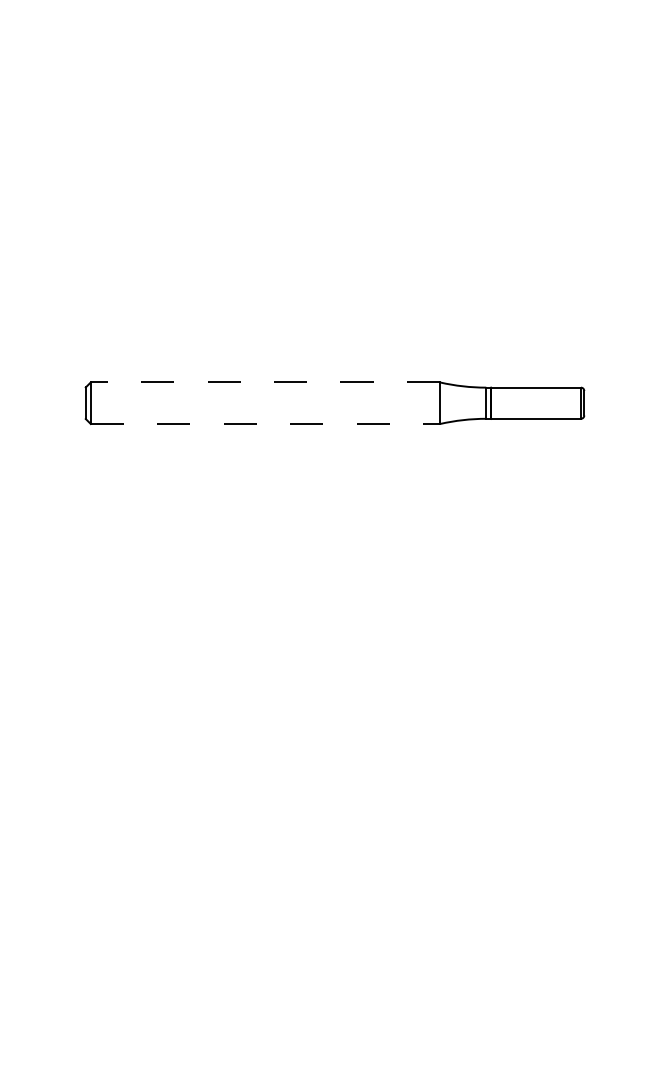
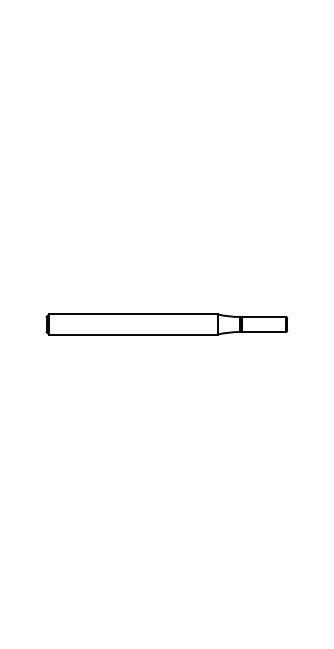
line: (263, 382) -> (132, 314), dashed -> solid
line: (265, 423) -> (133, 334), dashed -> solid

